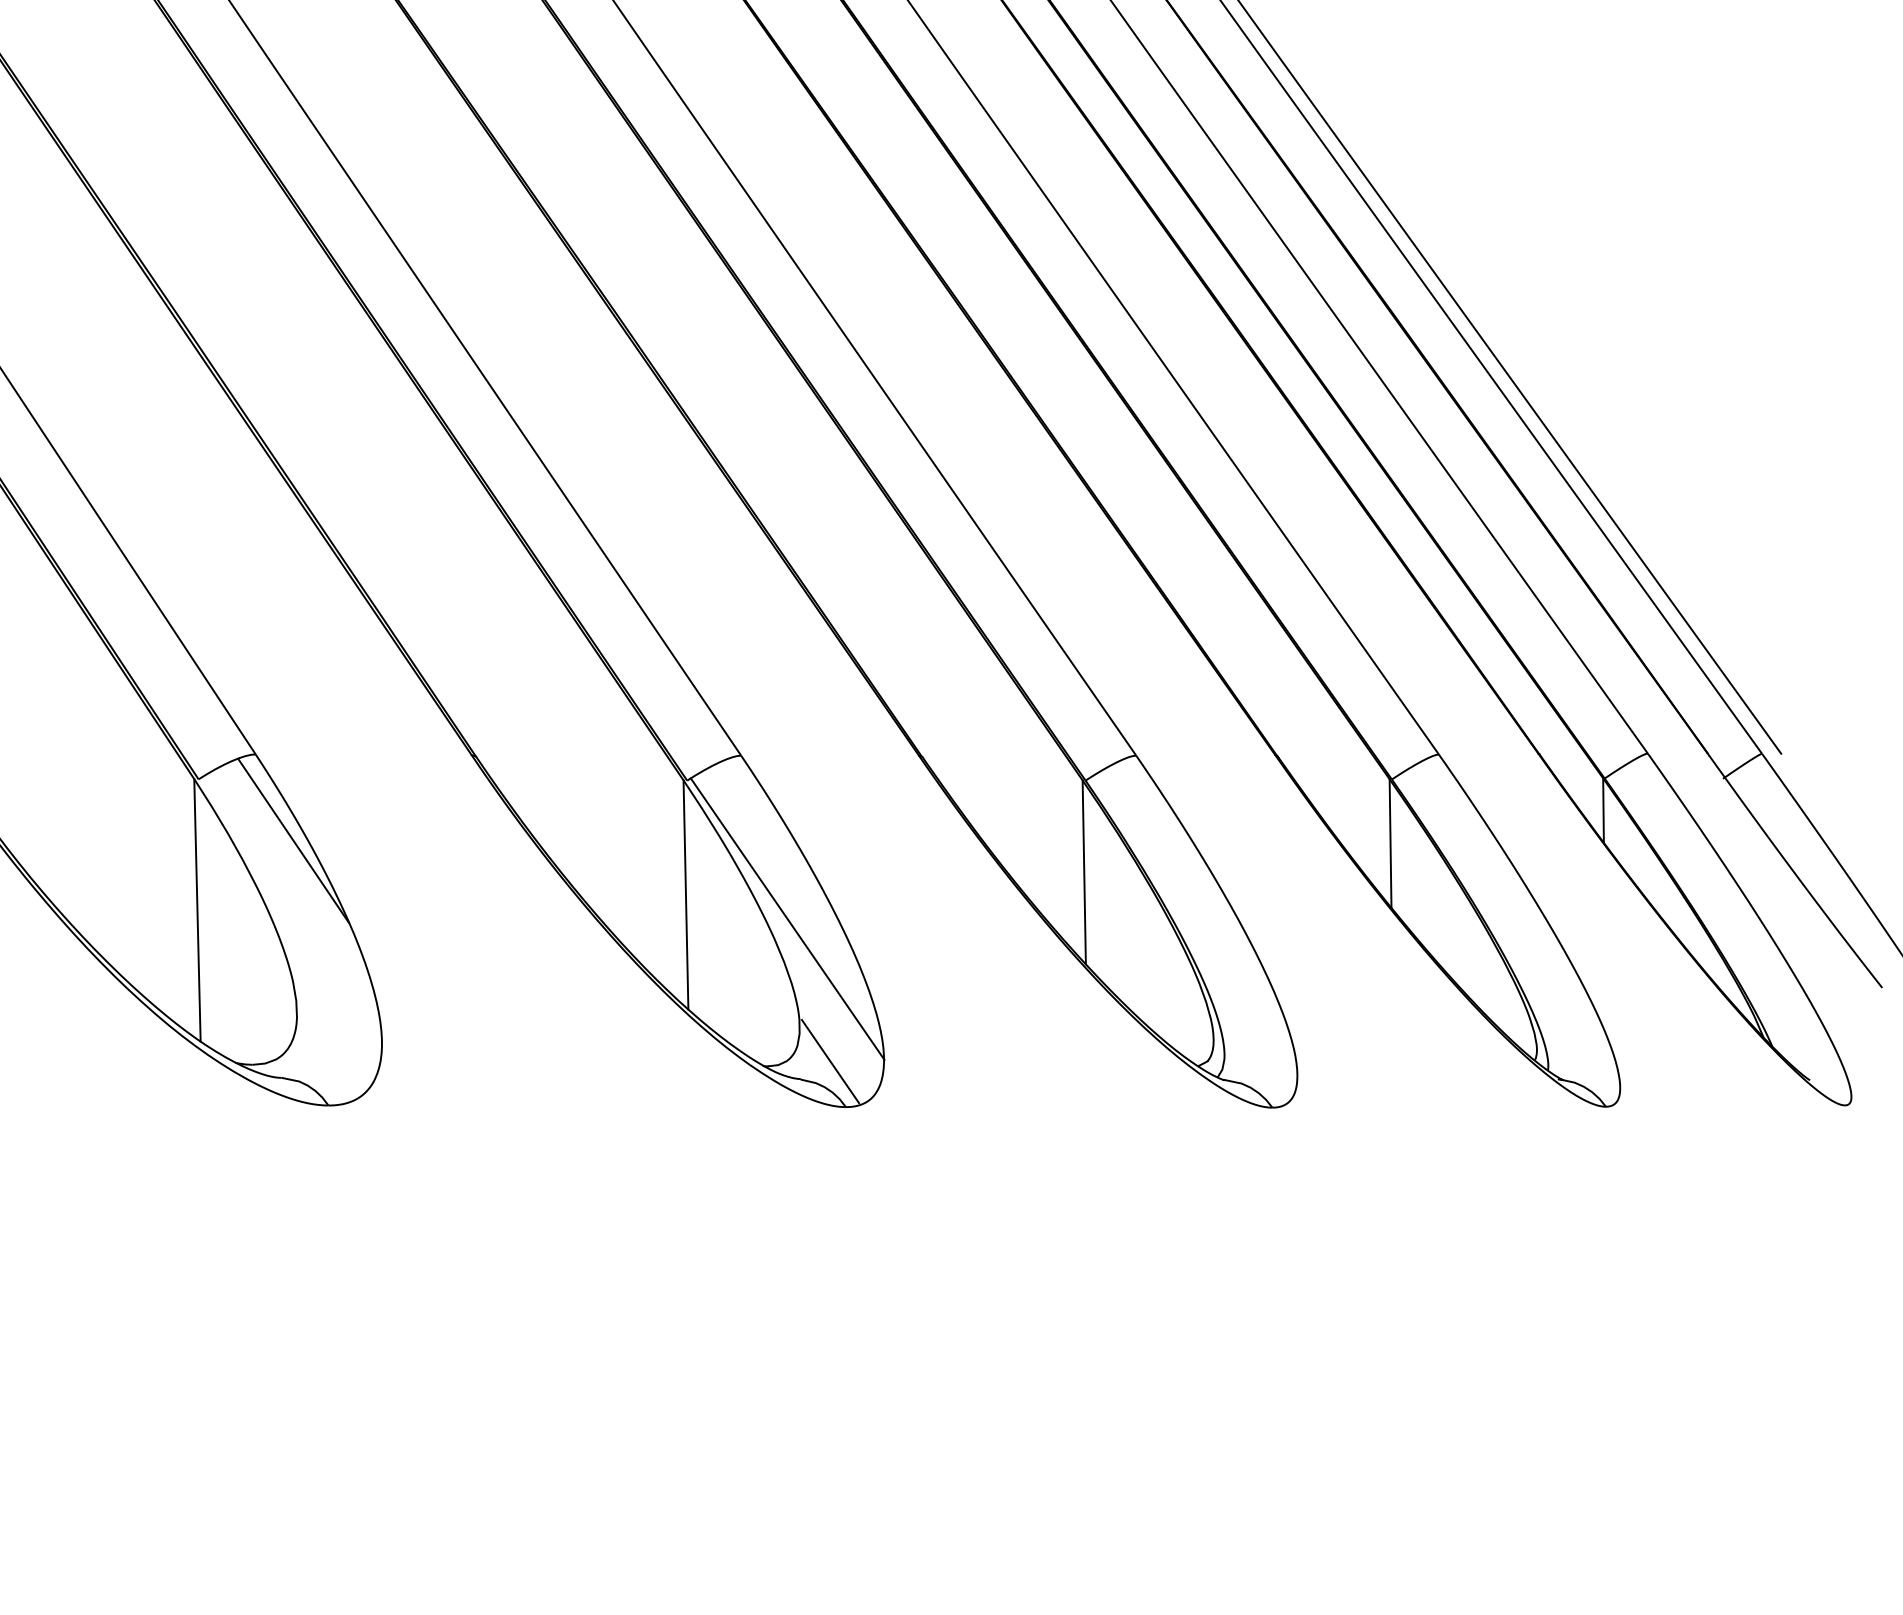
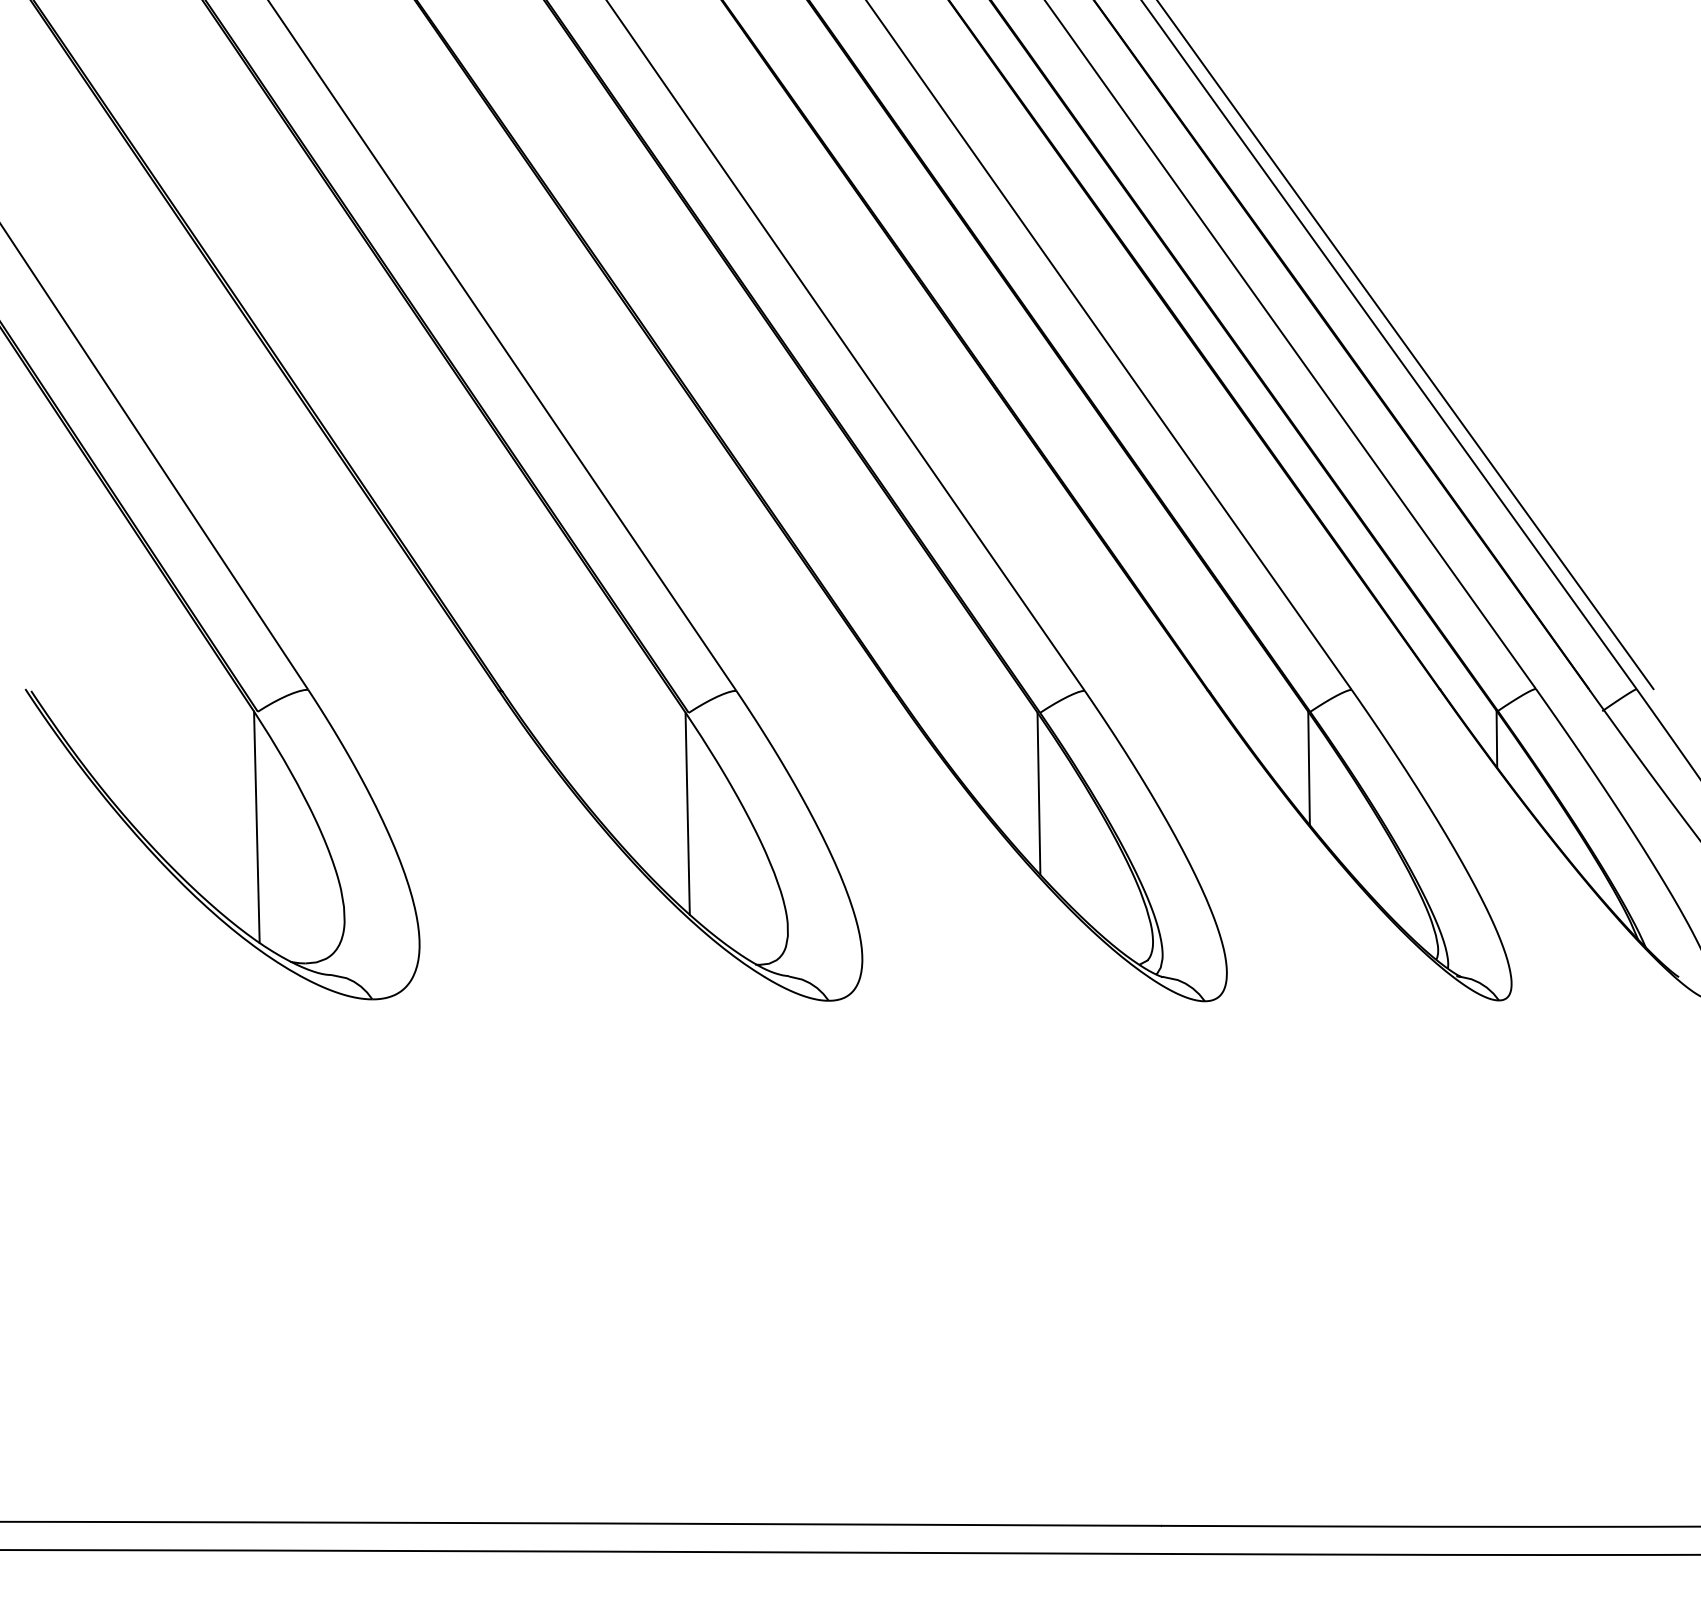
line: (293, 840) -> (341, 765), removed
line: (786, 918) -> (776, 834), removed
line: (829, 1061) -> (814, 960), removed

